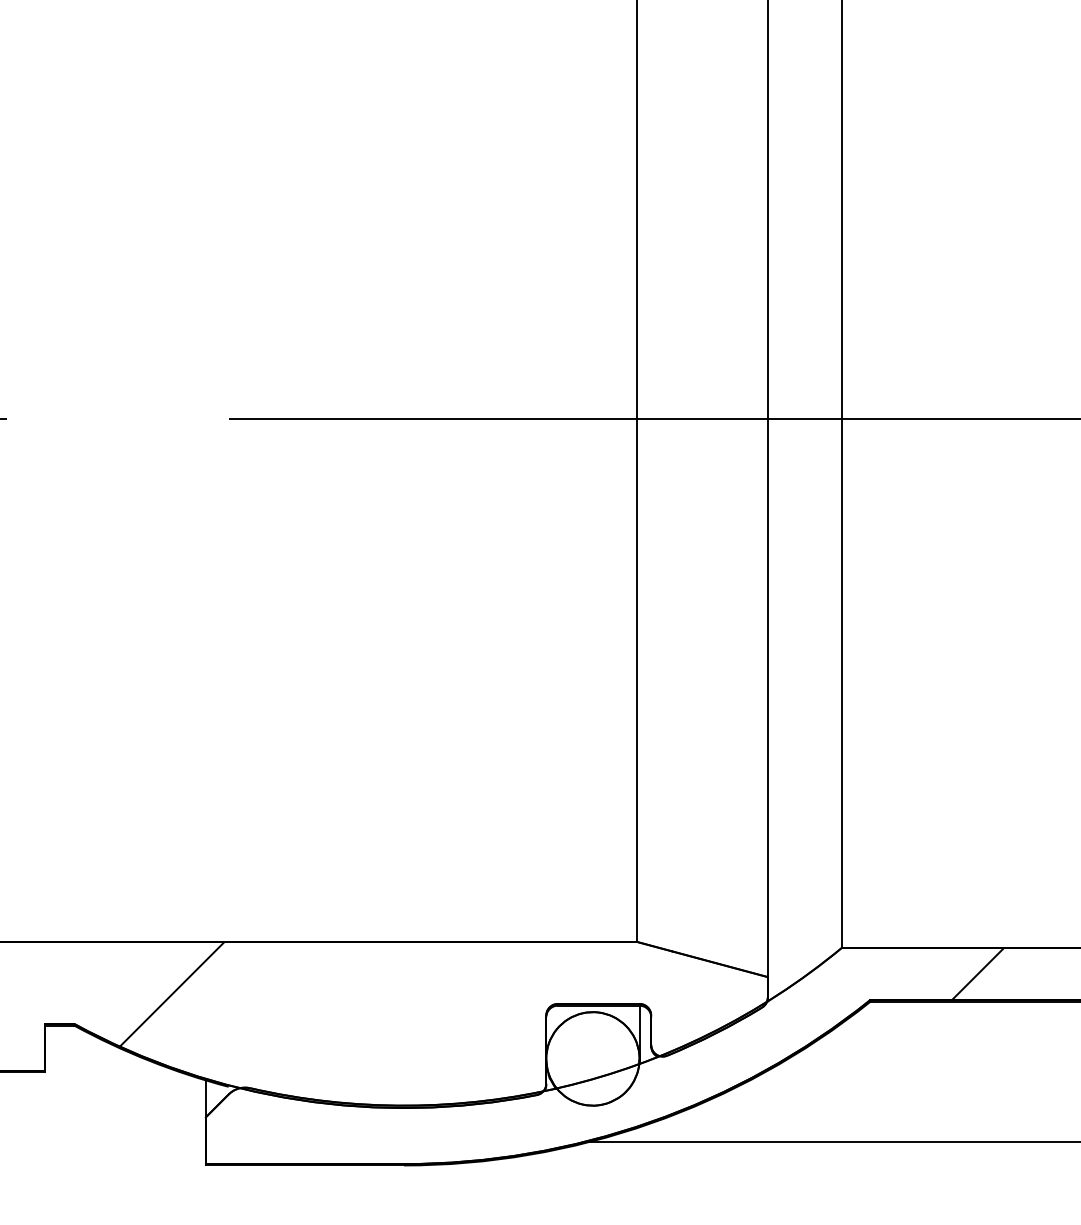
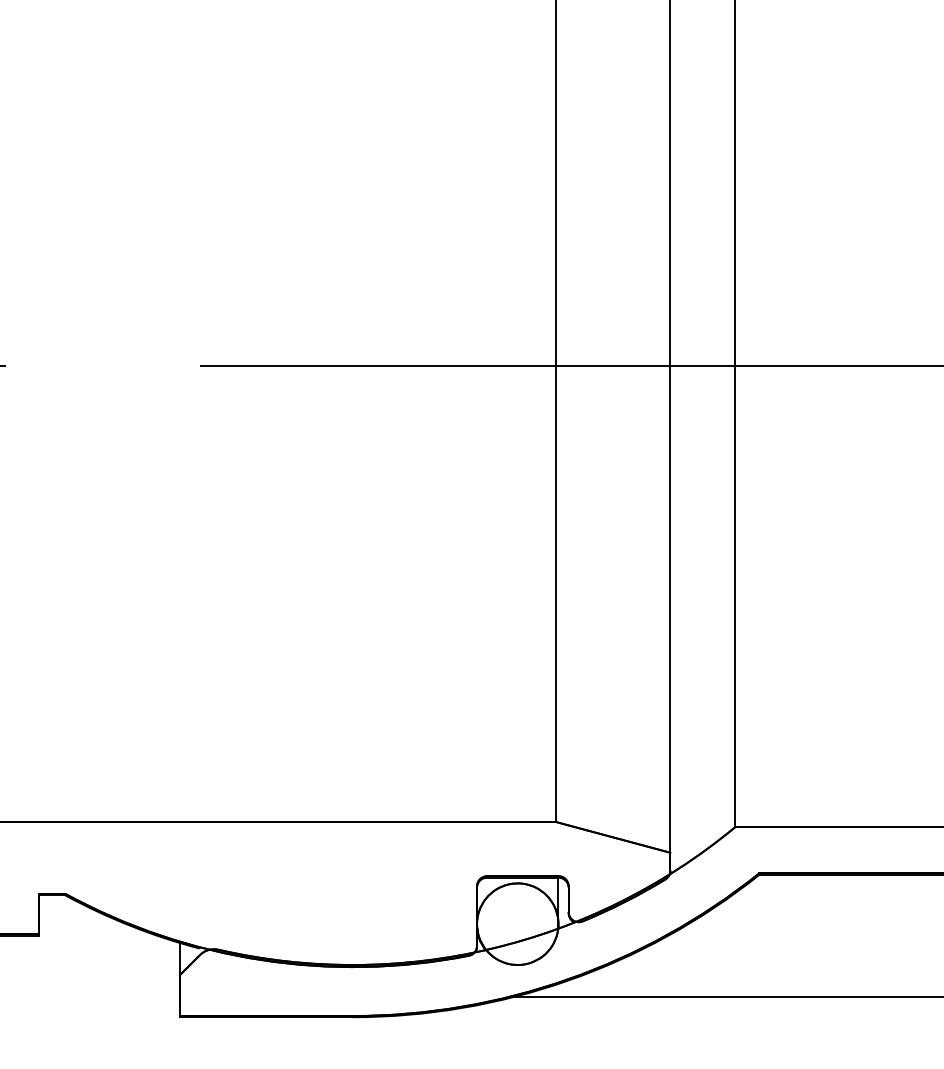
hatch: (977, 974) -> (853, 850), removed
hatch: (172, 993) -> (150, 867), removed

